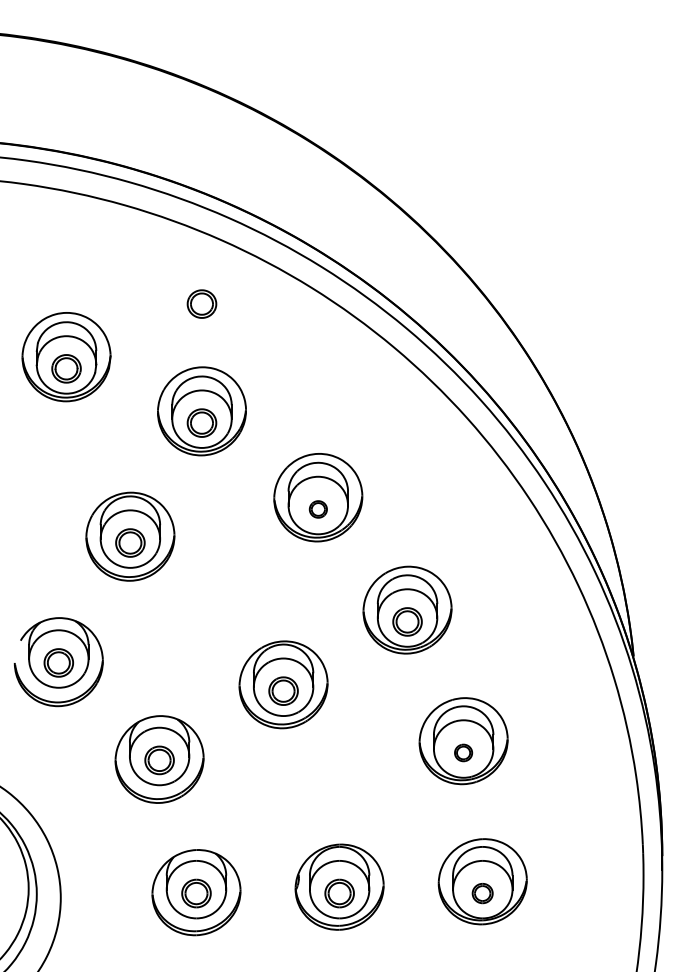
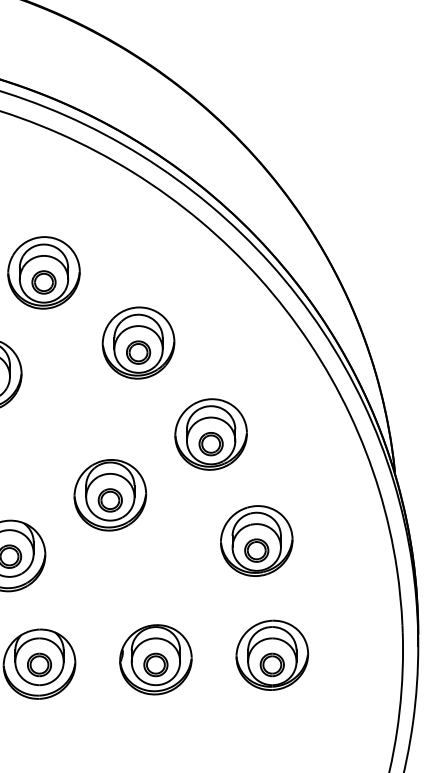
part: (201, 303) -> (43, 185), removed
part: (318, 509) -> (138, 352), size x1.67
part: (463, 752) -> (256, 550), size x1.67
part: (482, 893) -> (272, 664), size x1.43

